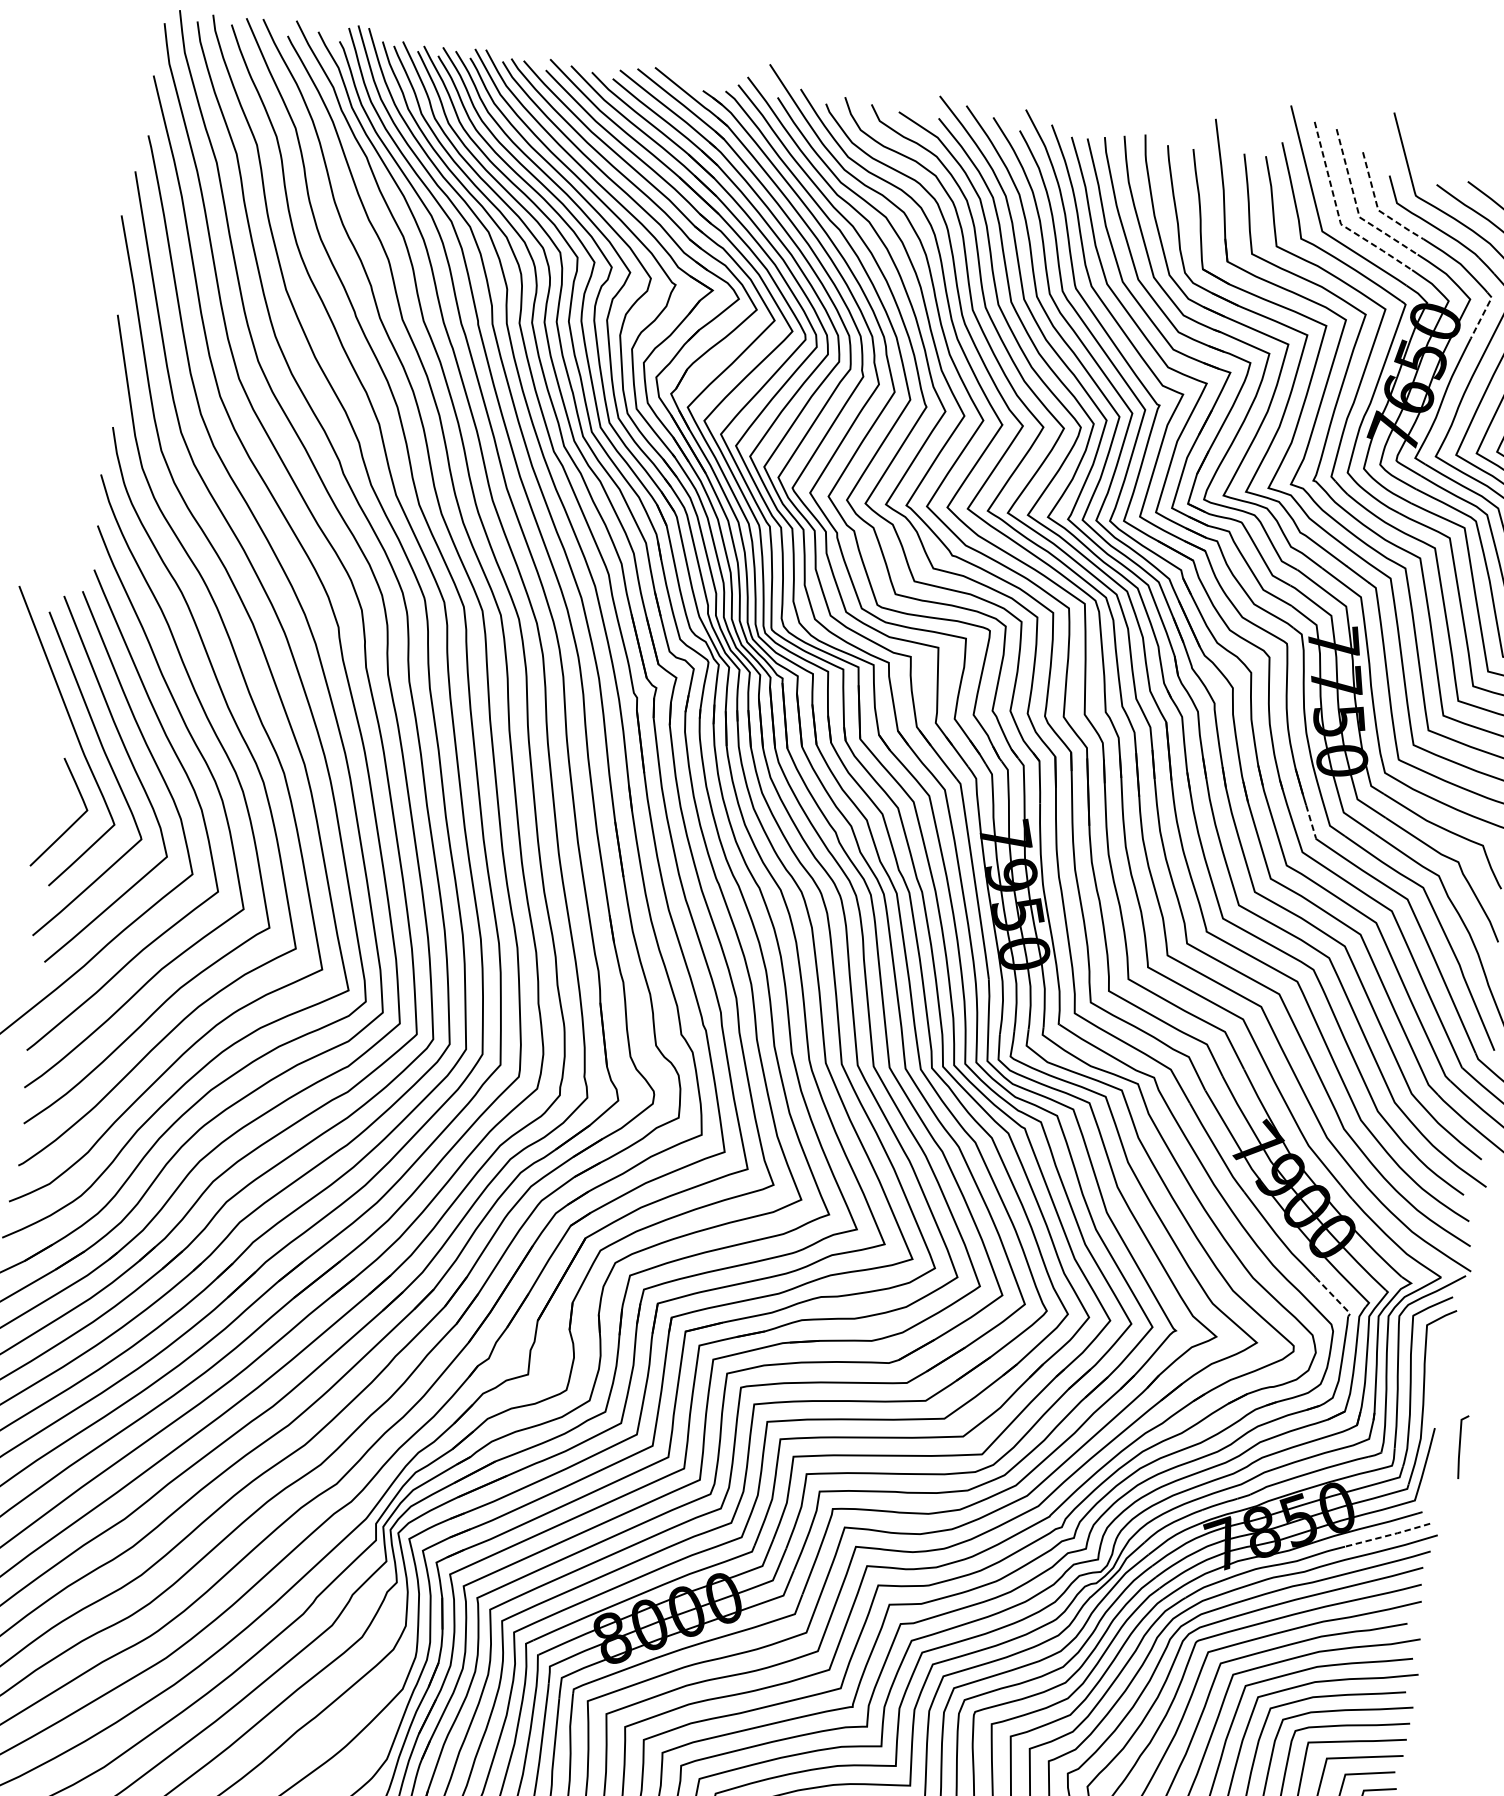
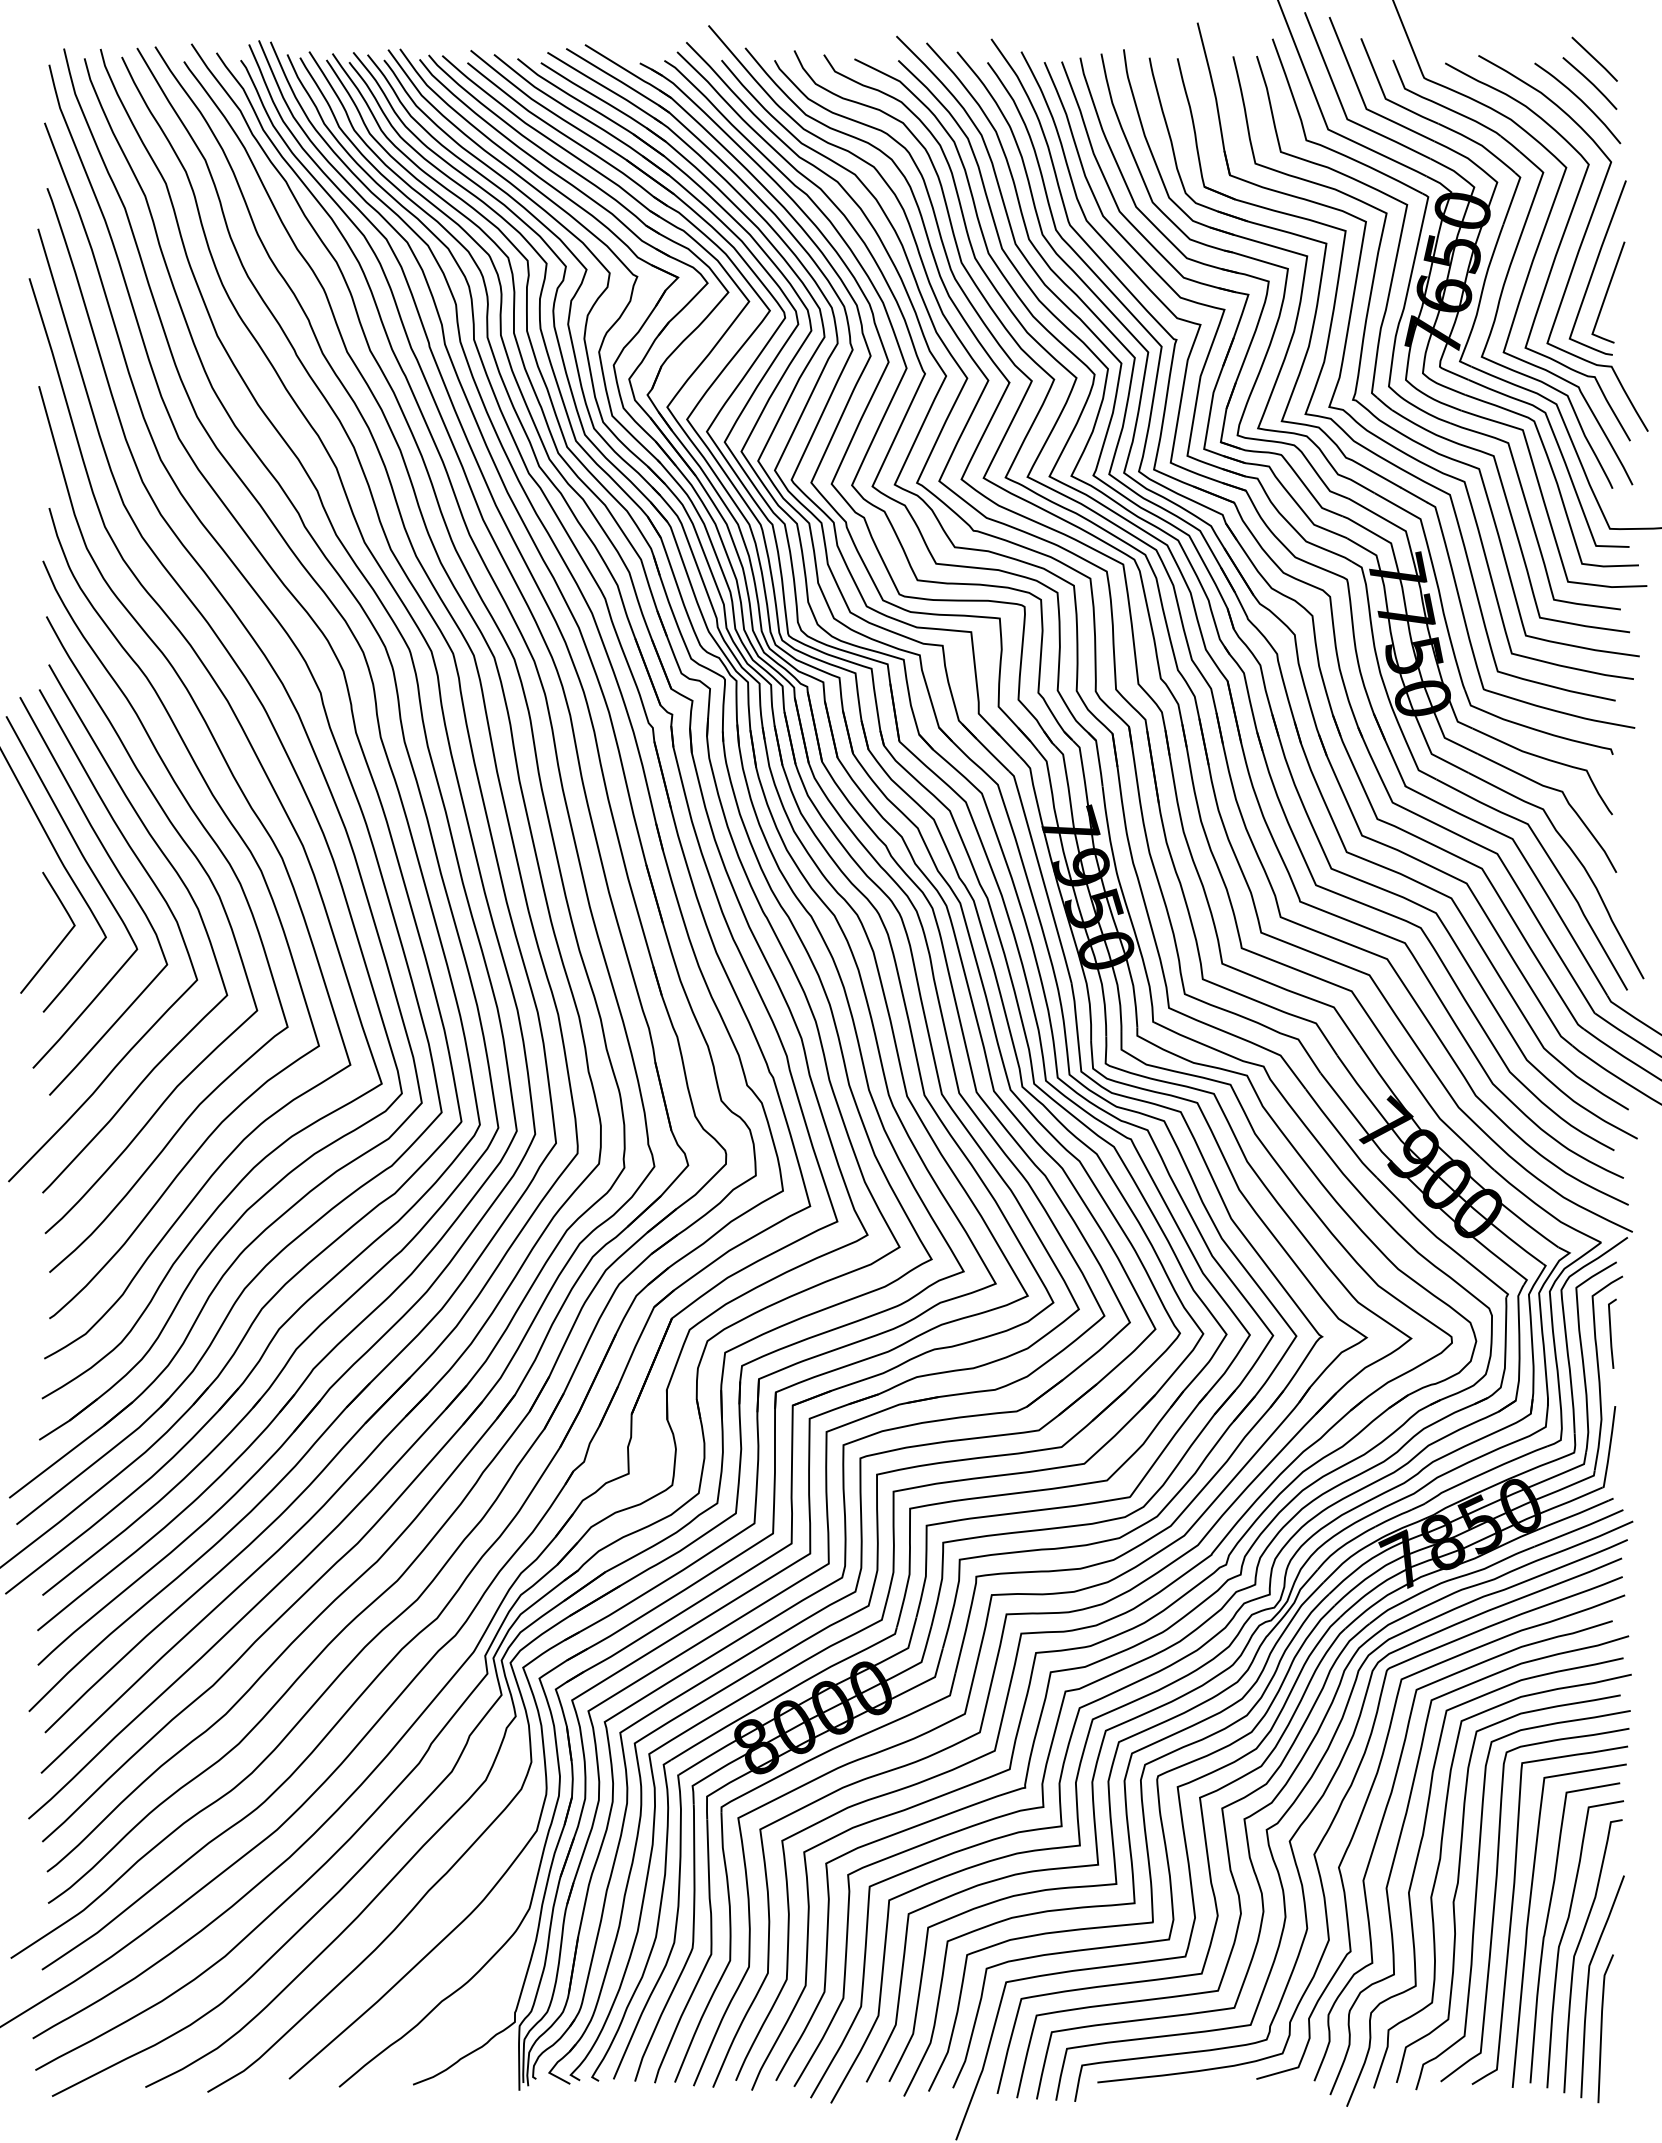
line: (1357, 207) -> (1362, 98), dashed -> solid
line: (1377, 208) -> (1384, 97), dashed -> solid
line: (1338, 215) -> (1343, 110), dashed -> solid
line: (1483, 314) -> (1513, 196), dashed -> solid
line: (1310, 821) -> (1397, 768), dashed -> solid
line: (1334, 1297) -> (1488, 1278), dashed -> solid
line: (1460, 1446) -> (1611, 1333), moved
line: (1388, 1535) -> (1580, 1528), dashed -> solid

